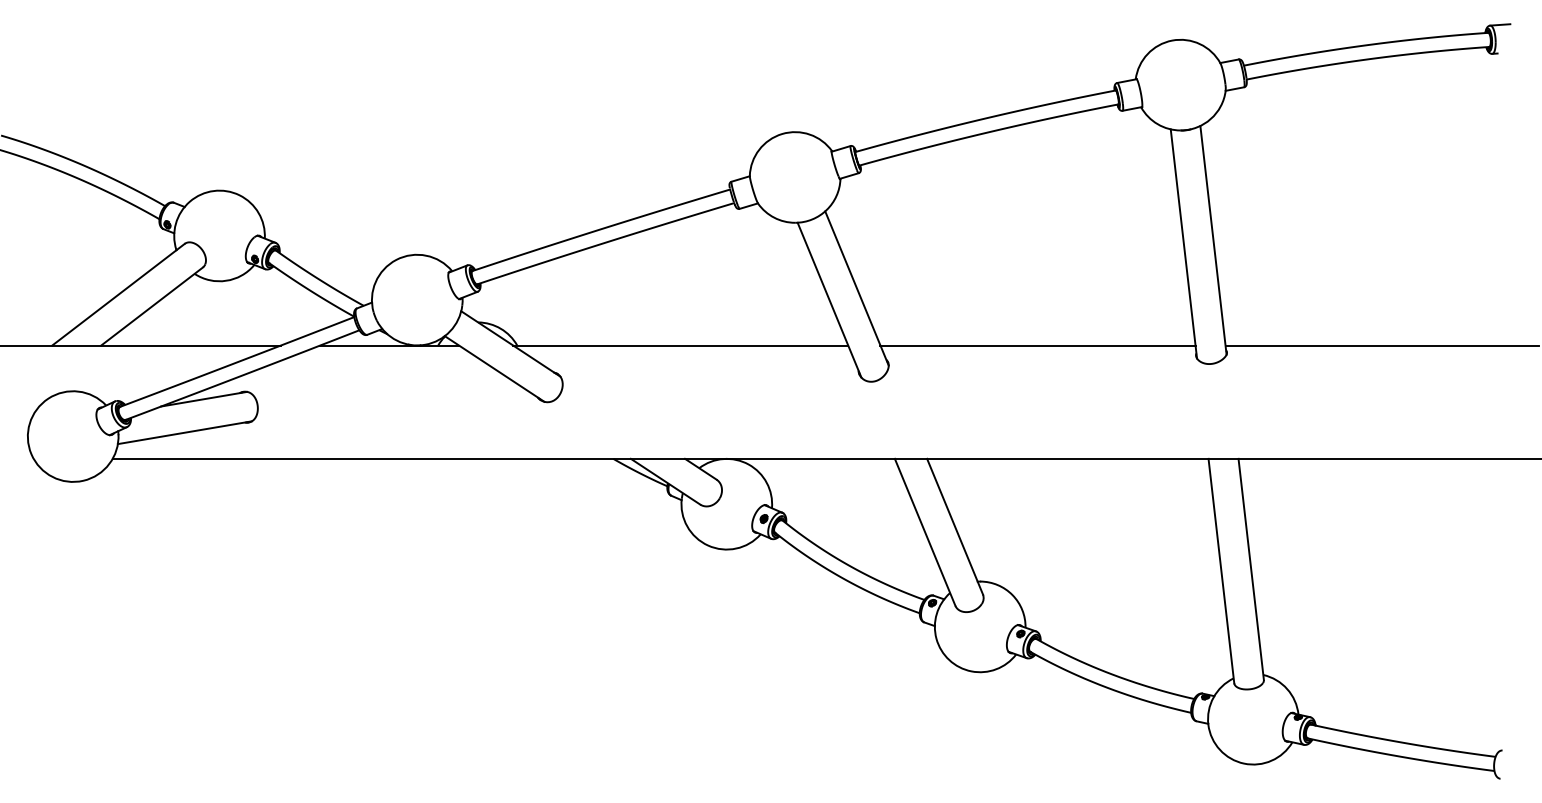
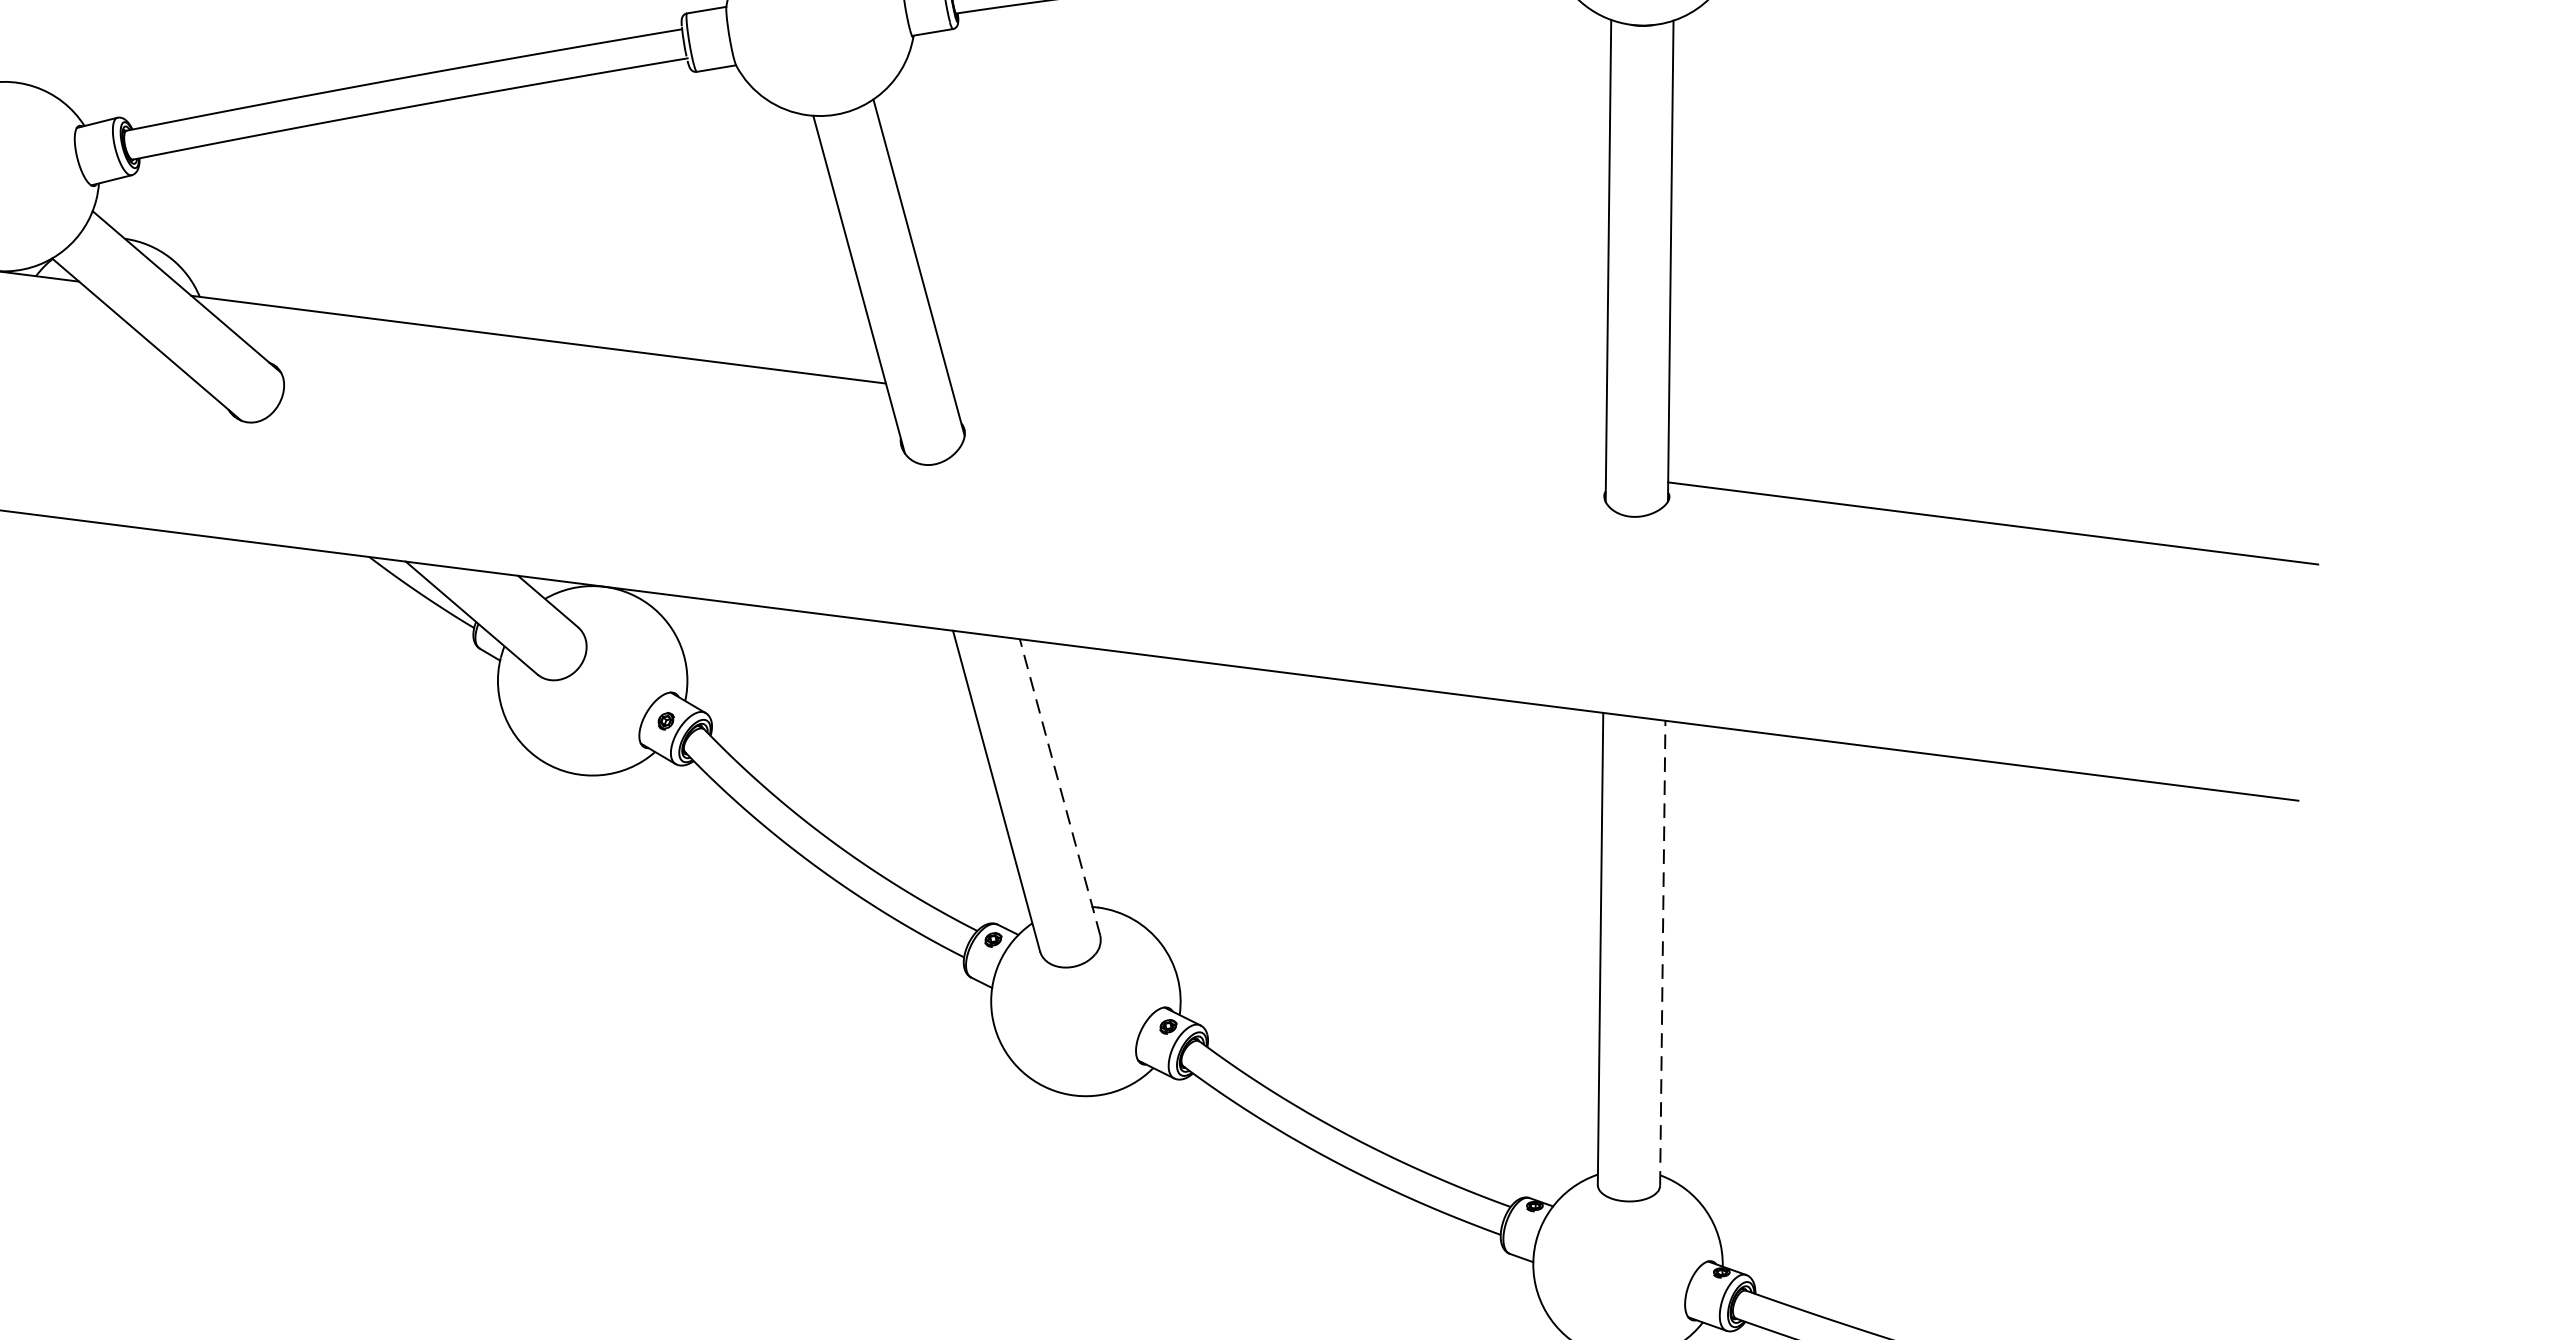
line: (1037, 345) -> (1278, 433), removed
line: (954, 526) -> (1058, 786), solid -> dashed
line: (1251, 568) -> (1663, 951), solid -> dashed

